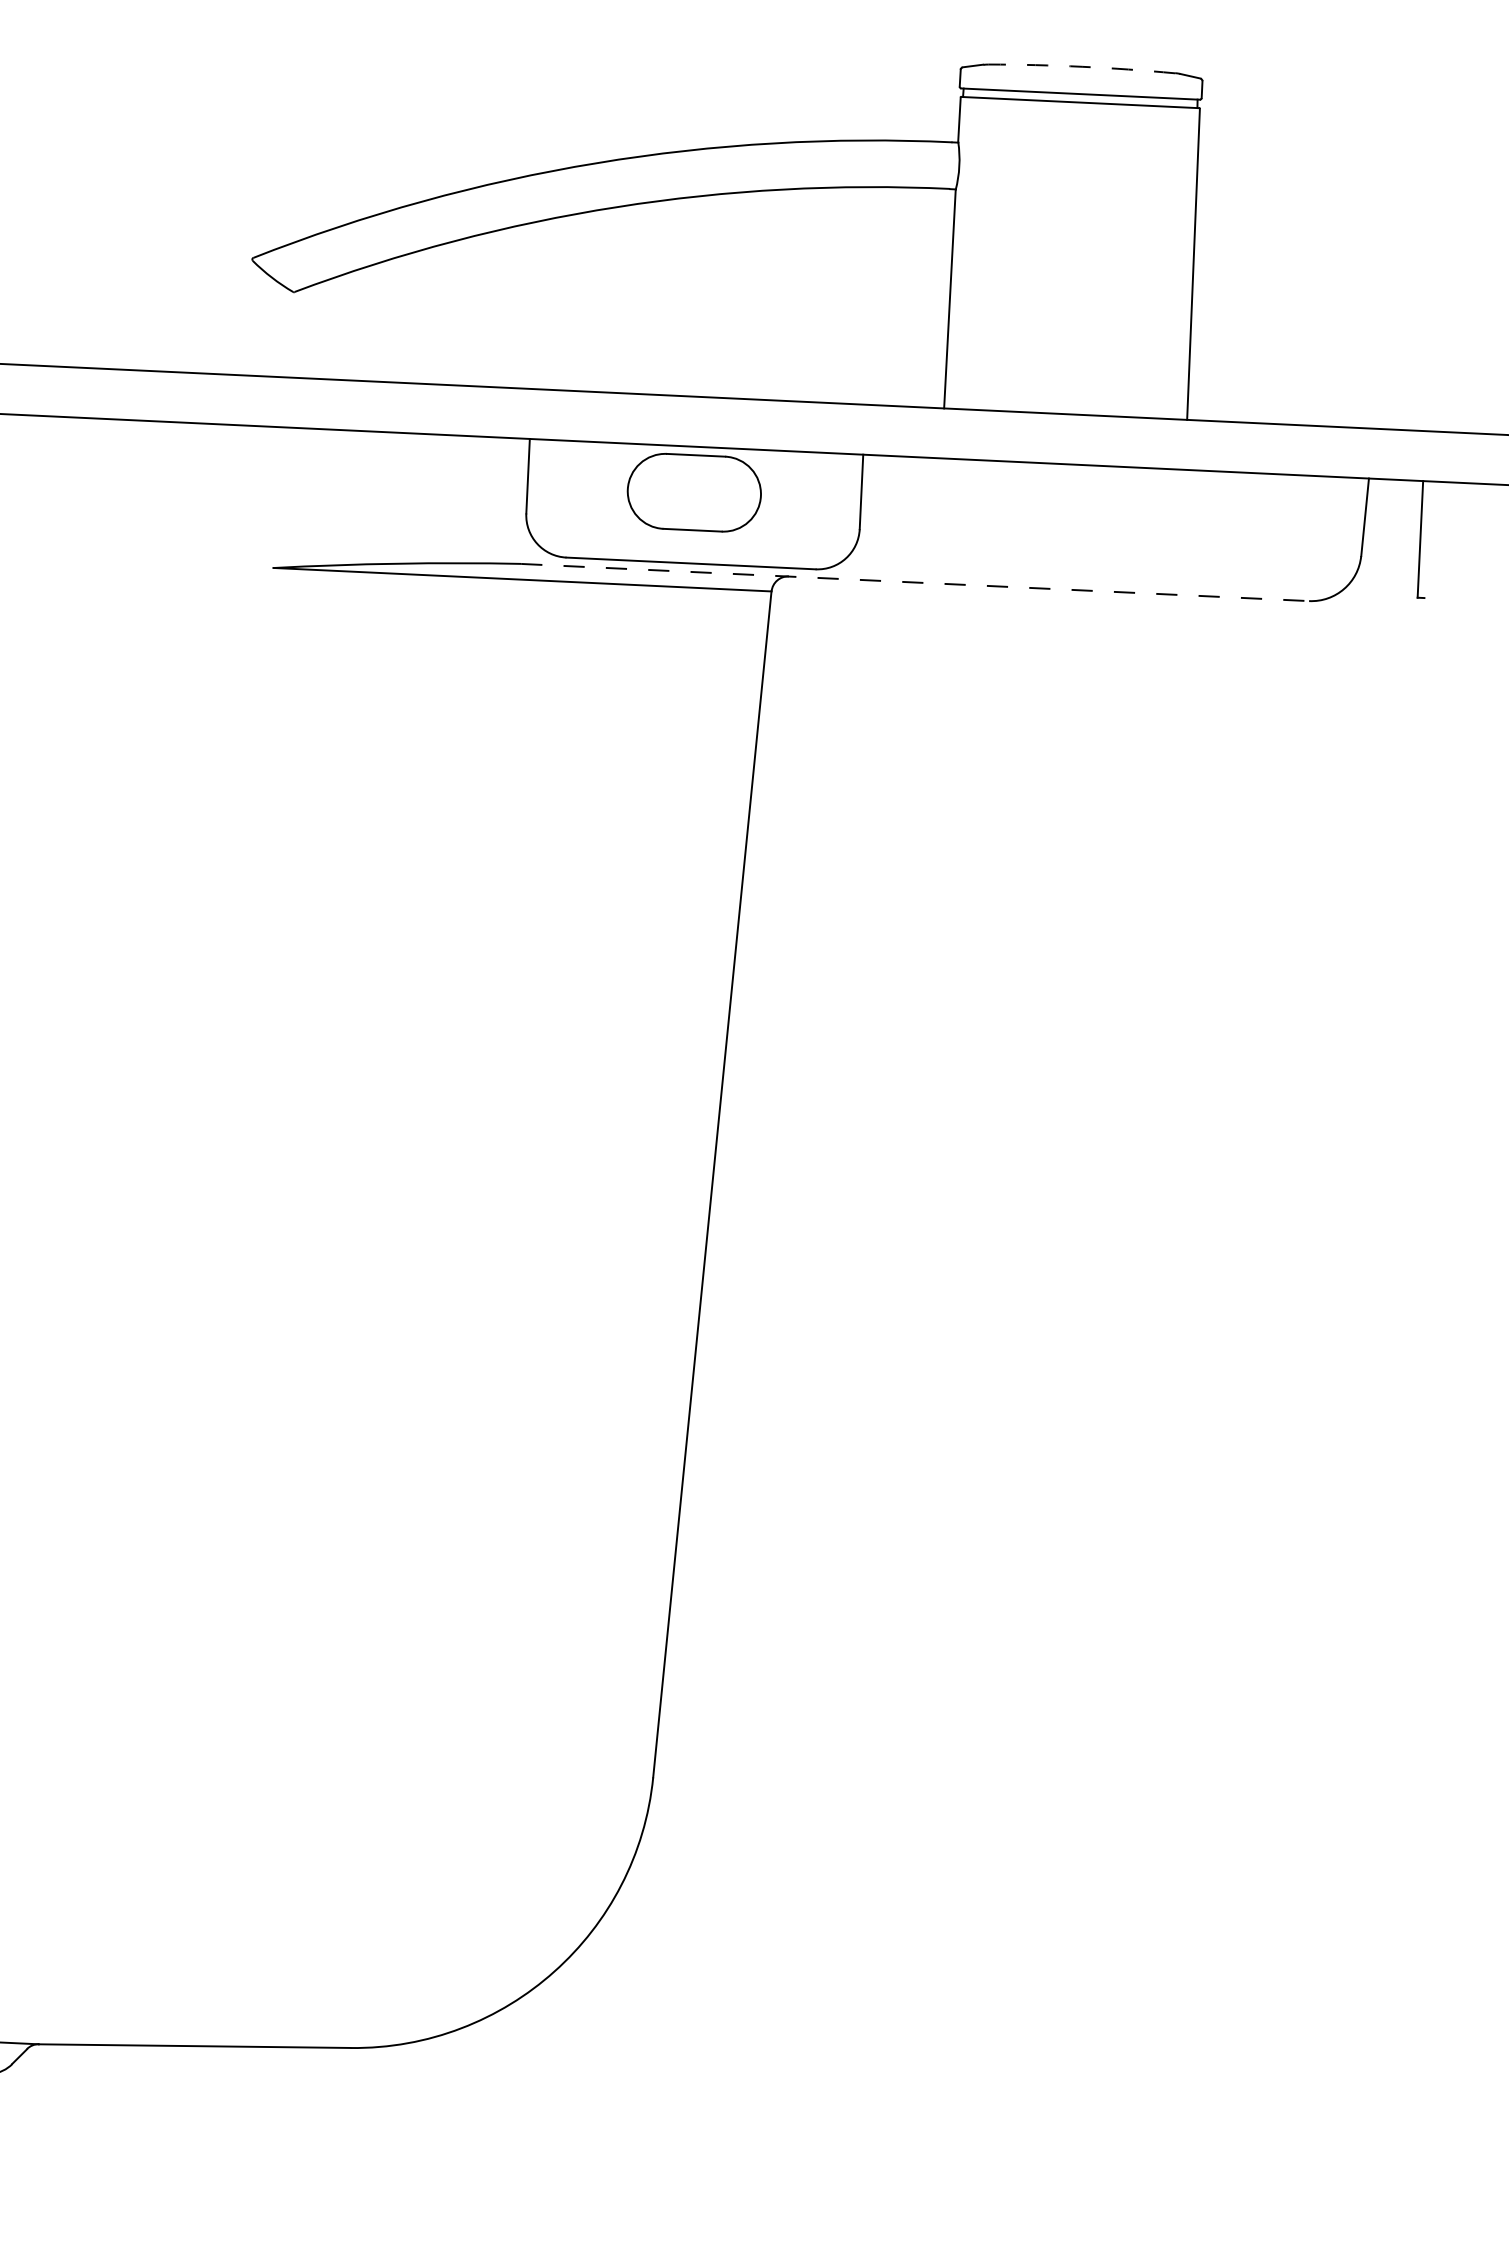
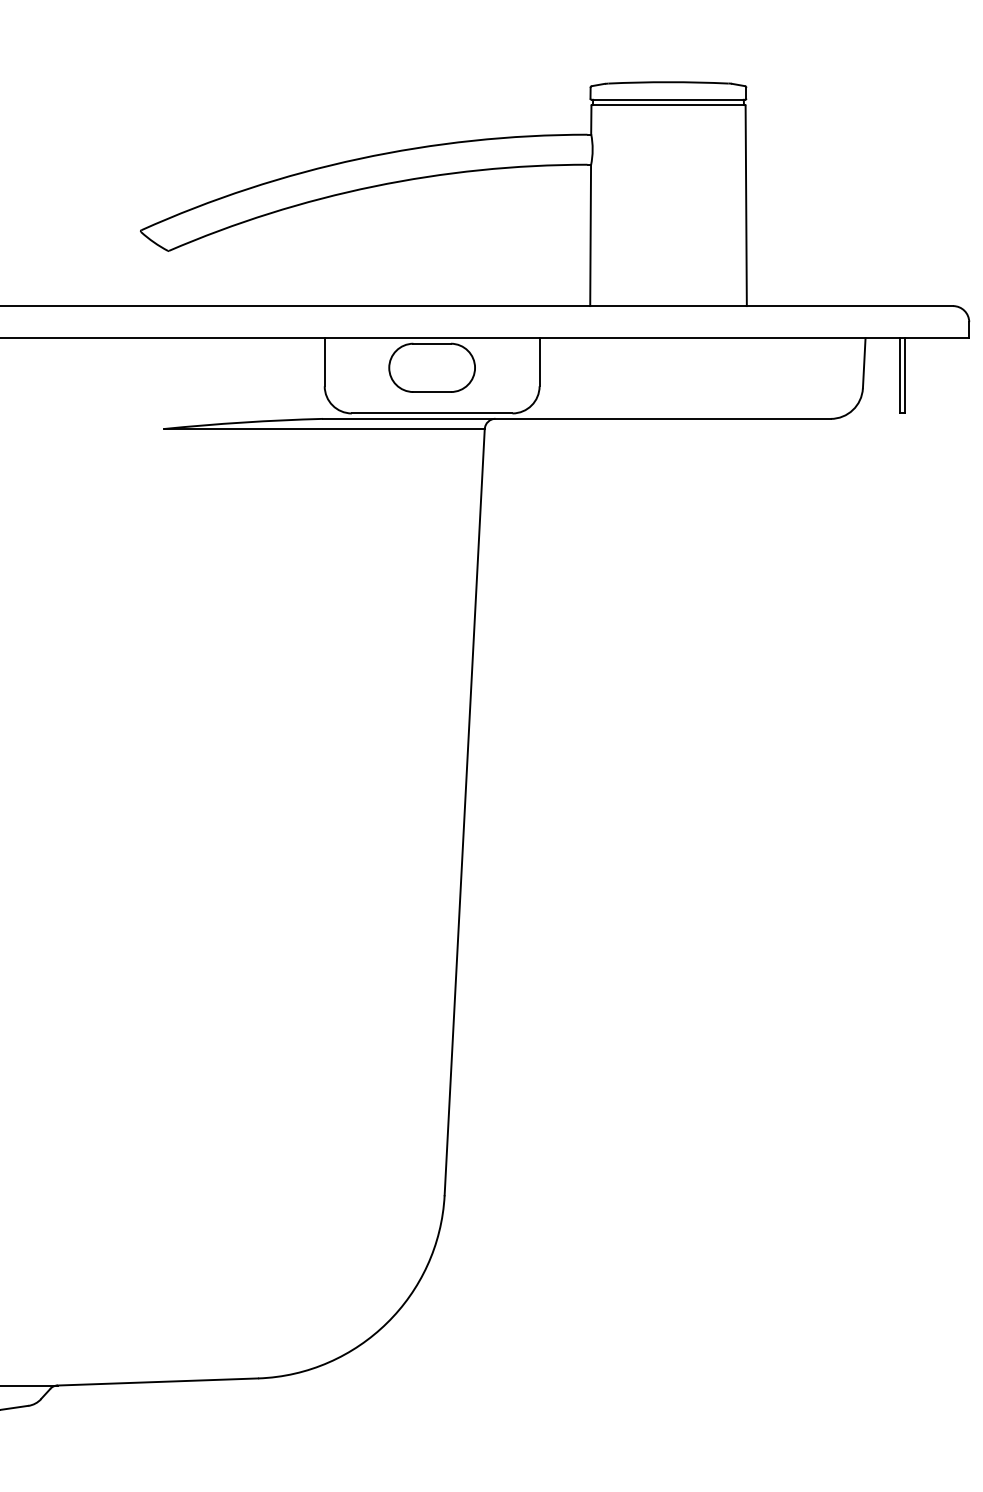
arc: (1081, 67) -> (668, 82), dashed -> solid
line: (1426, 539) -> (904, 375), added
line: (914, 581) -> (576, 418), dashed -> solid

